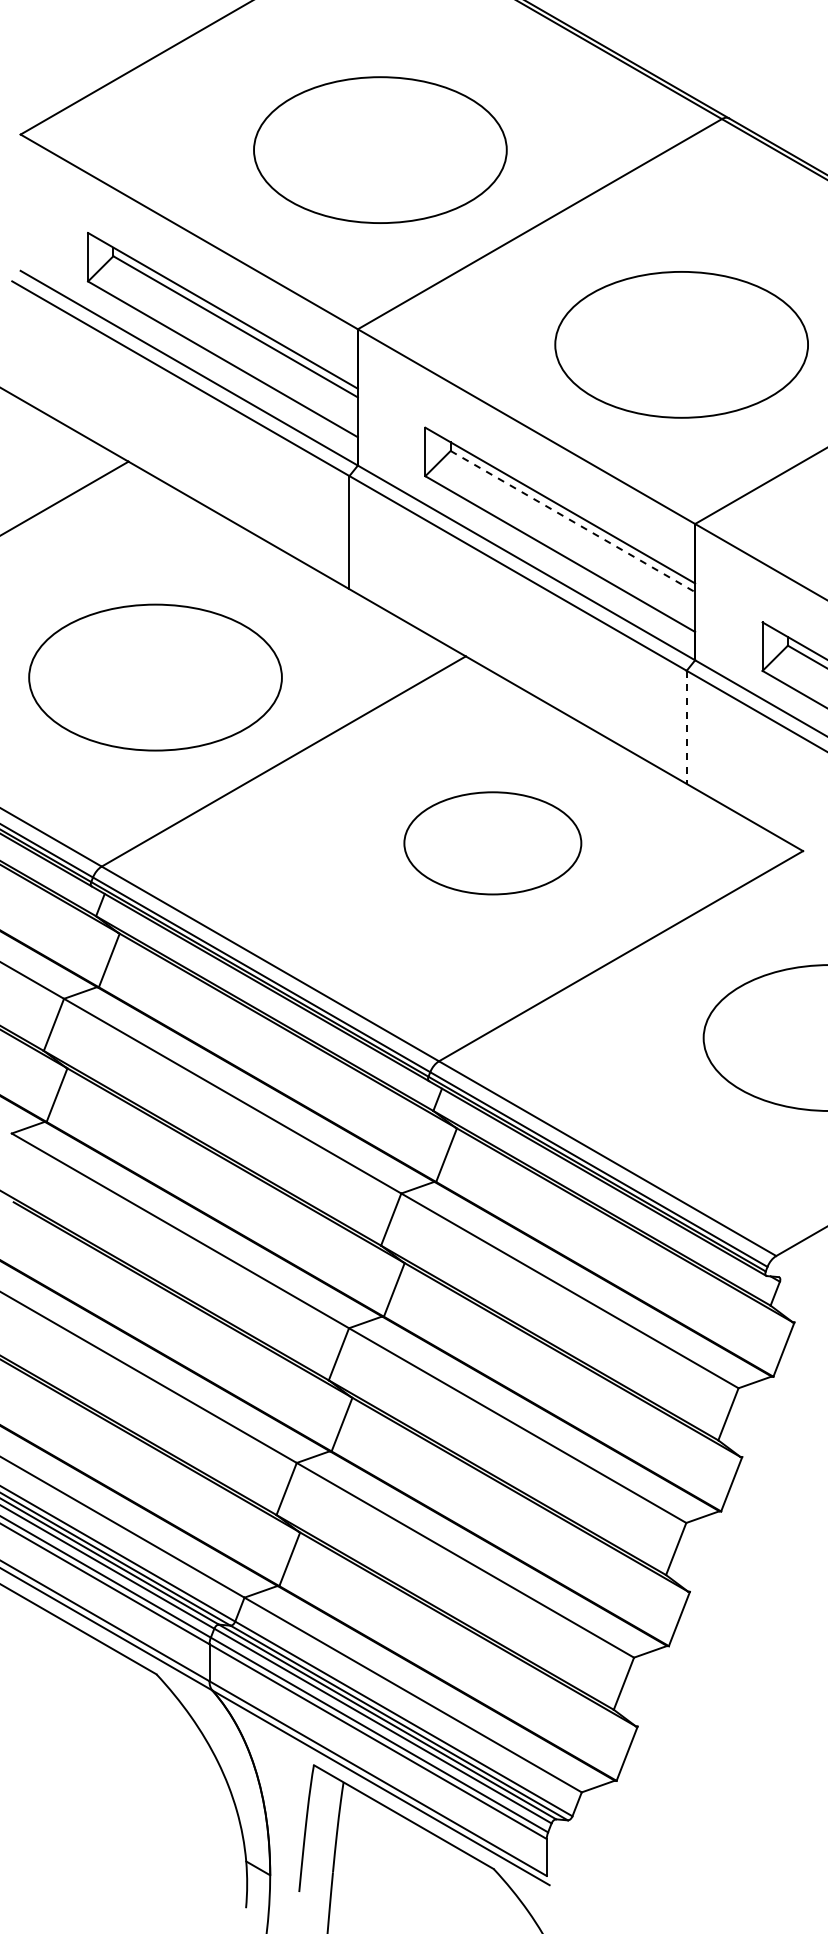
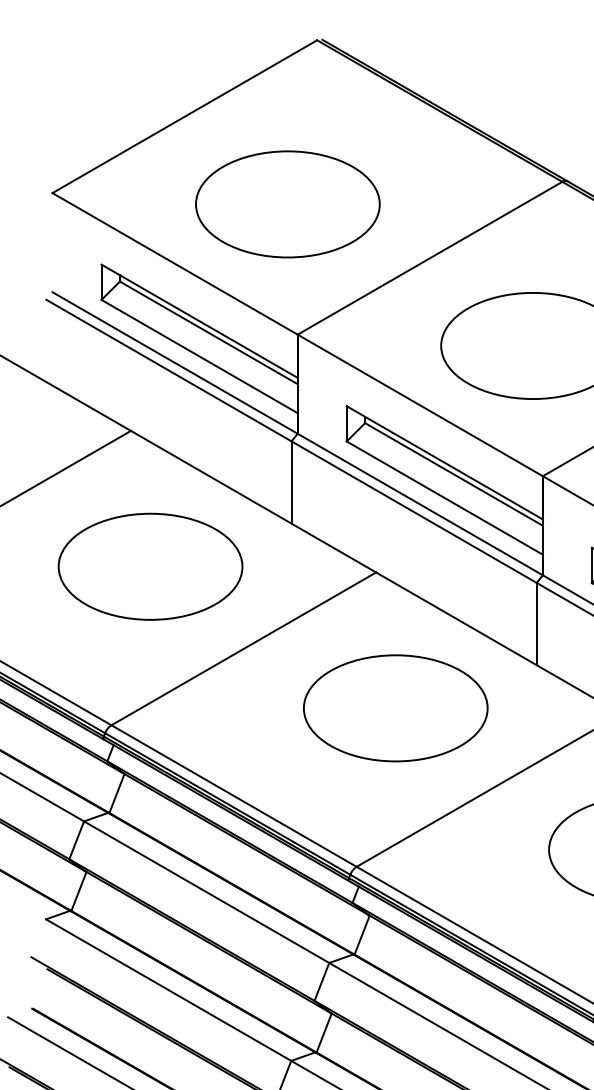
part: (380, 149) -> (287, 203), moved
line: (573, 521) -> (454, 474), dashed -> solid
part: (155, 677) -> (150, 566), moved
line: (686, 727) -> (536, 624), dashed -> solid
part: (492, 843) -> (395, 708), size x1.43

